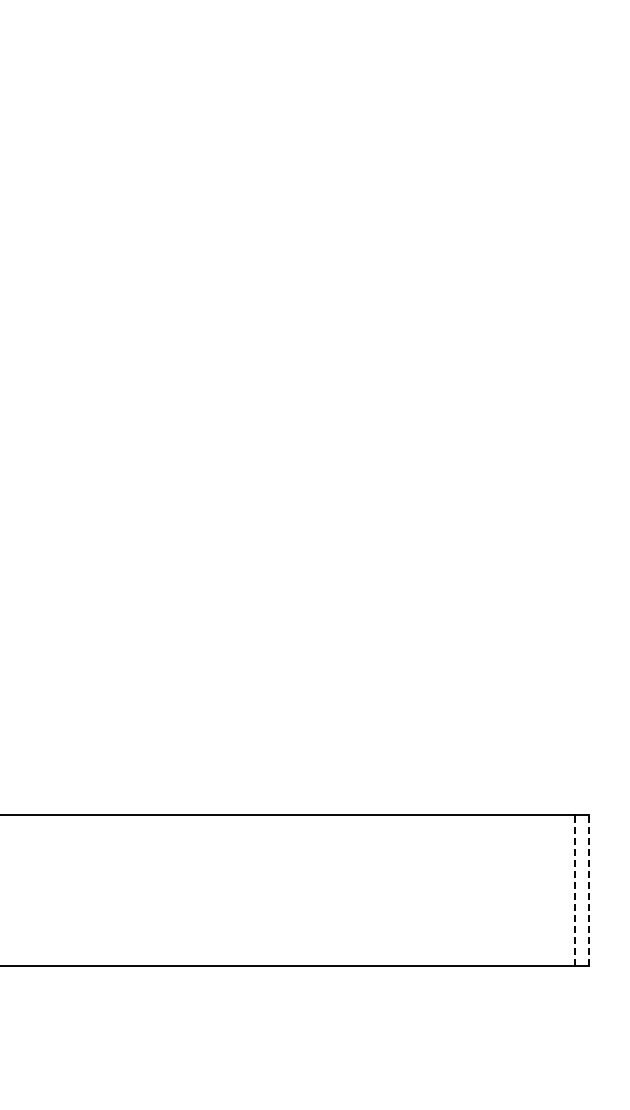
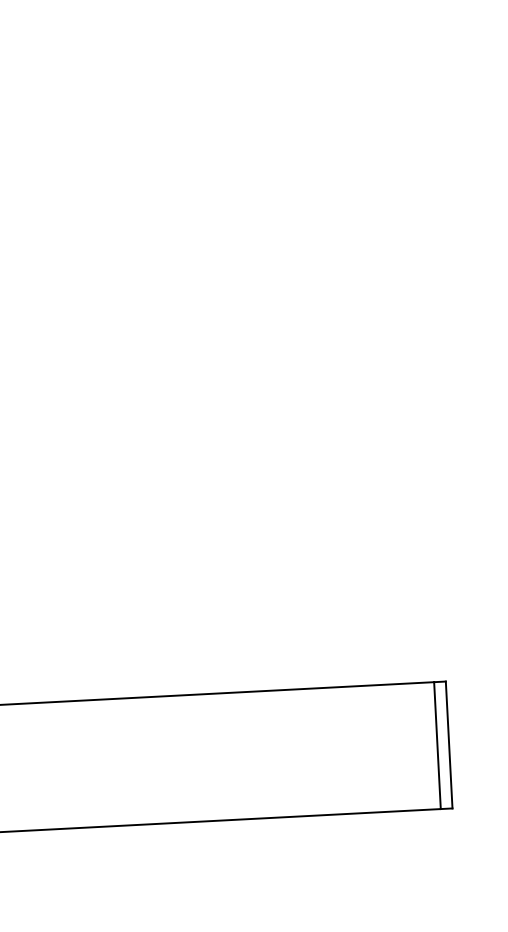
line: (575, 889) -> (437, 744), dashed -> solid
line: (589, 889) -> (449, 744), dashed -> solid

